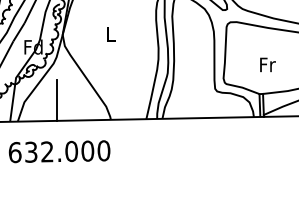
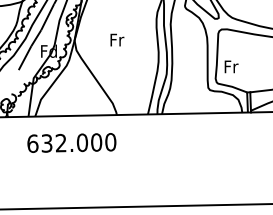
text: (111, 33) -> (117, 39), L -> Fr
text: (267, 64) -> (231, 66), moved
line: (56, 99) -> (69, 97), removed

